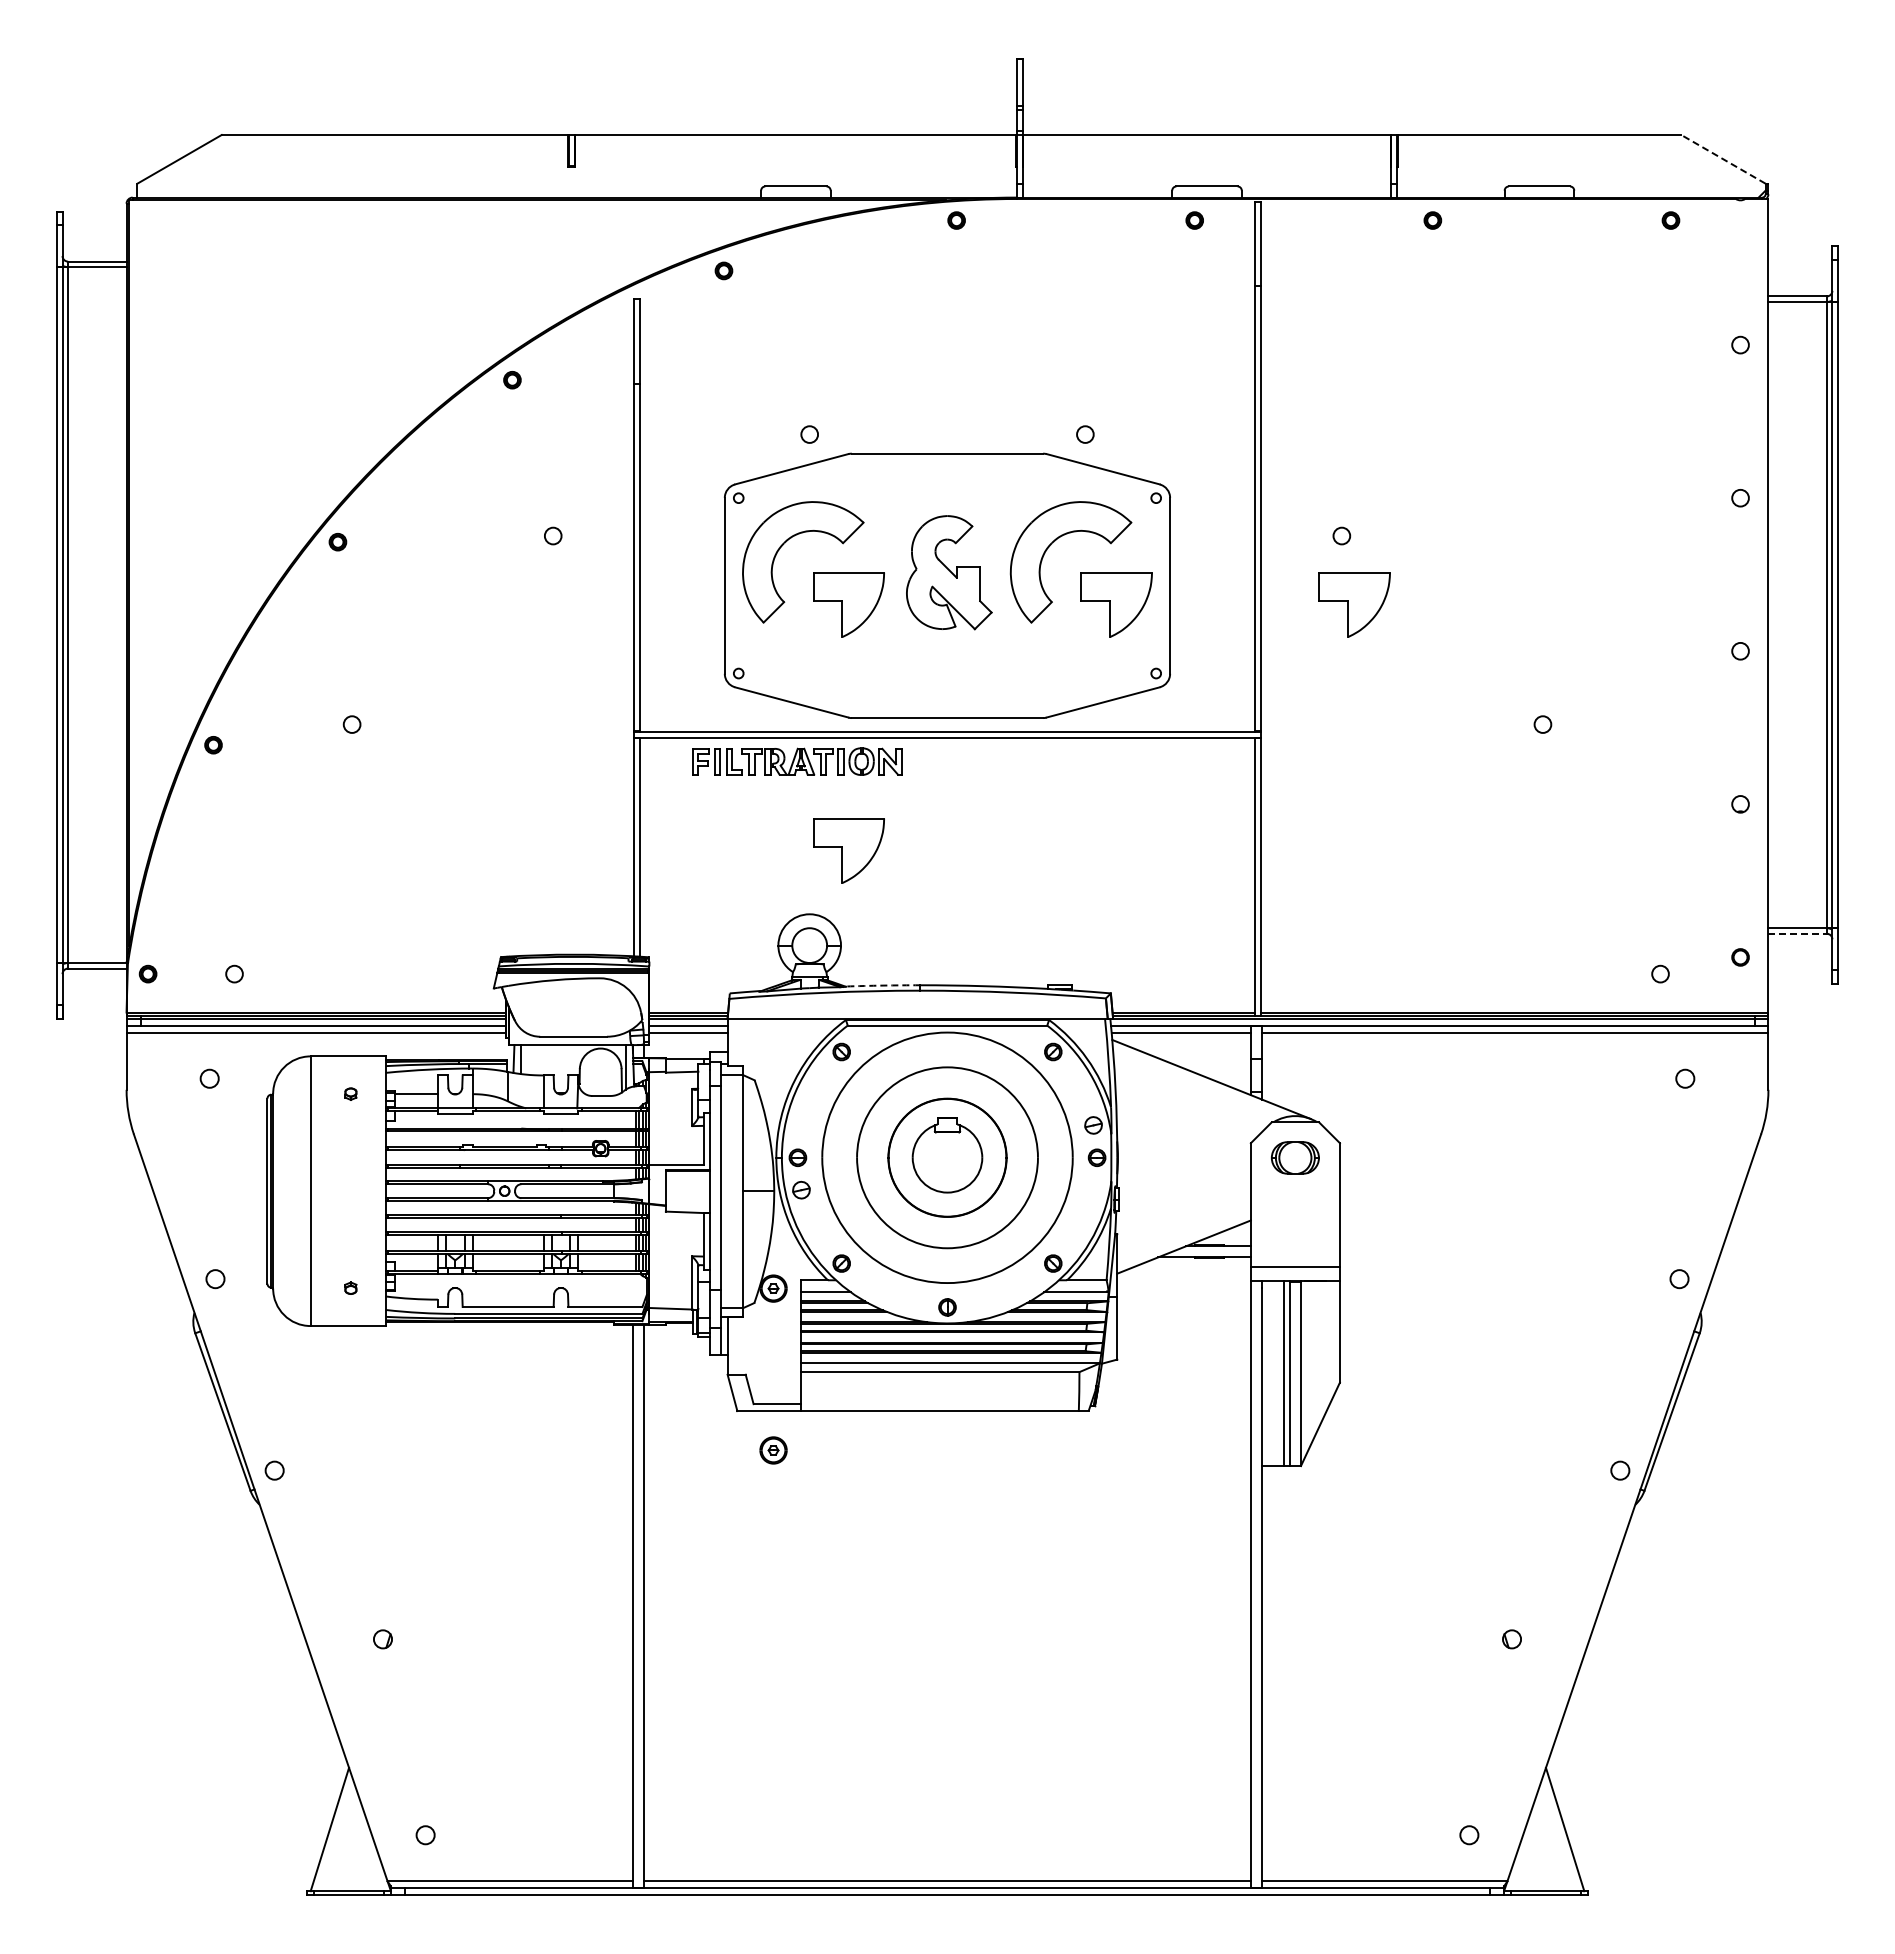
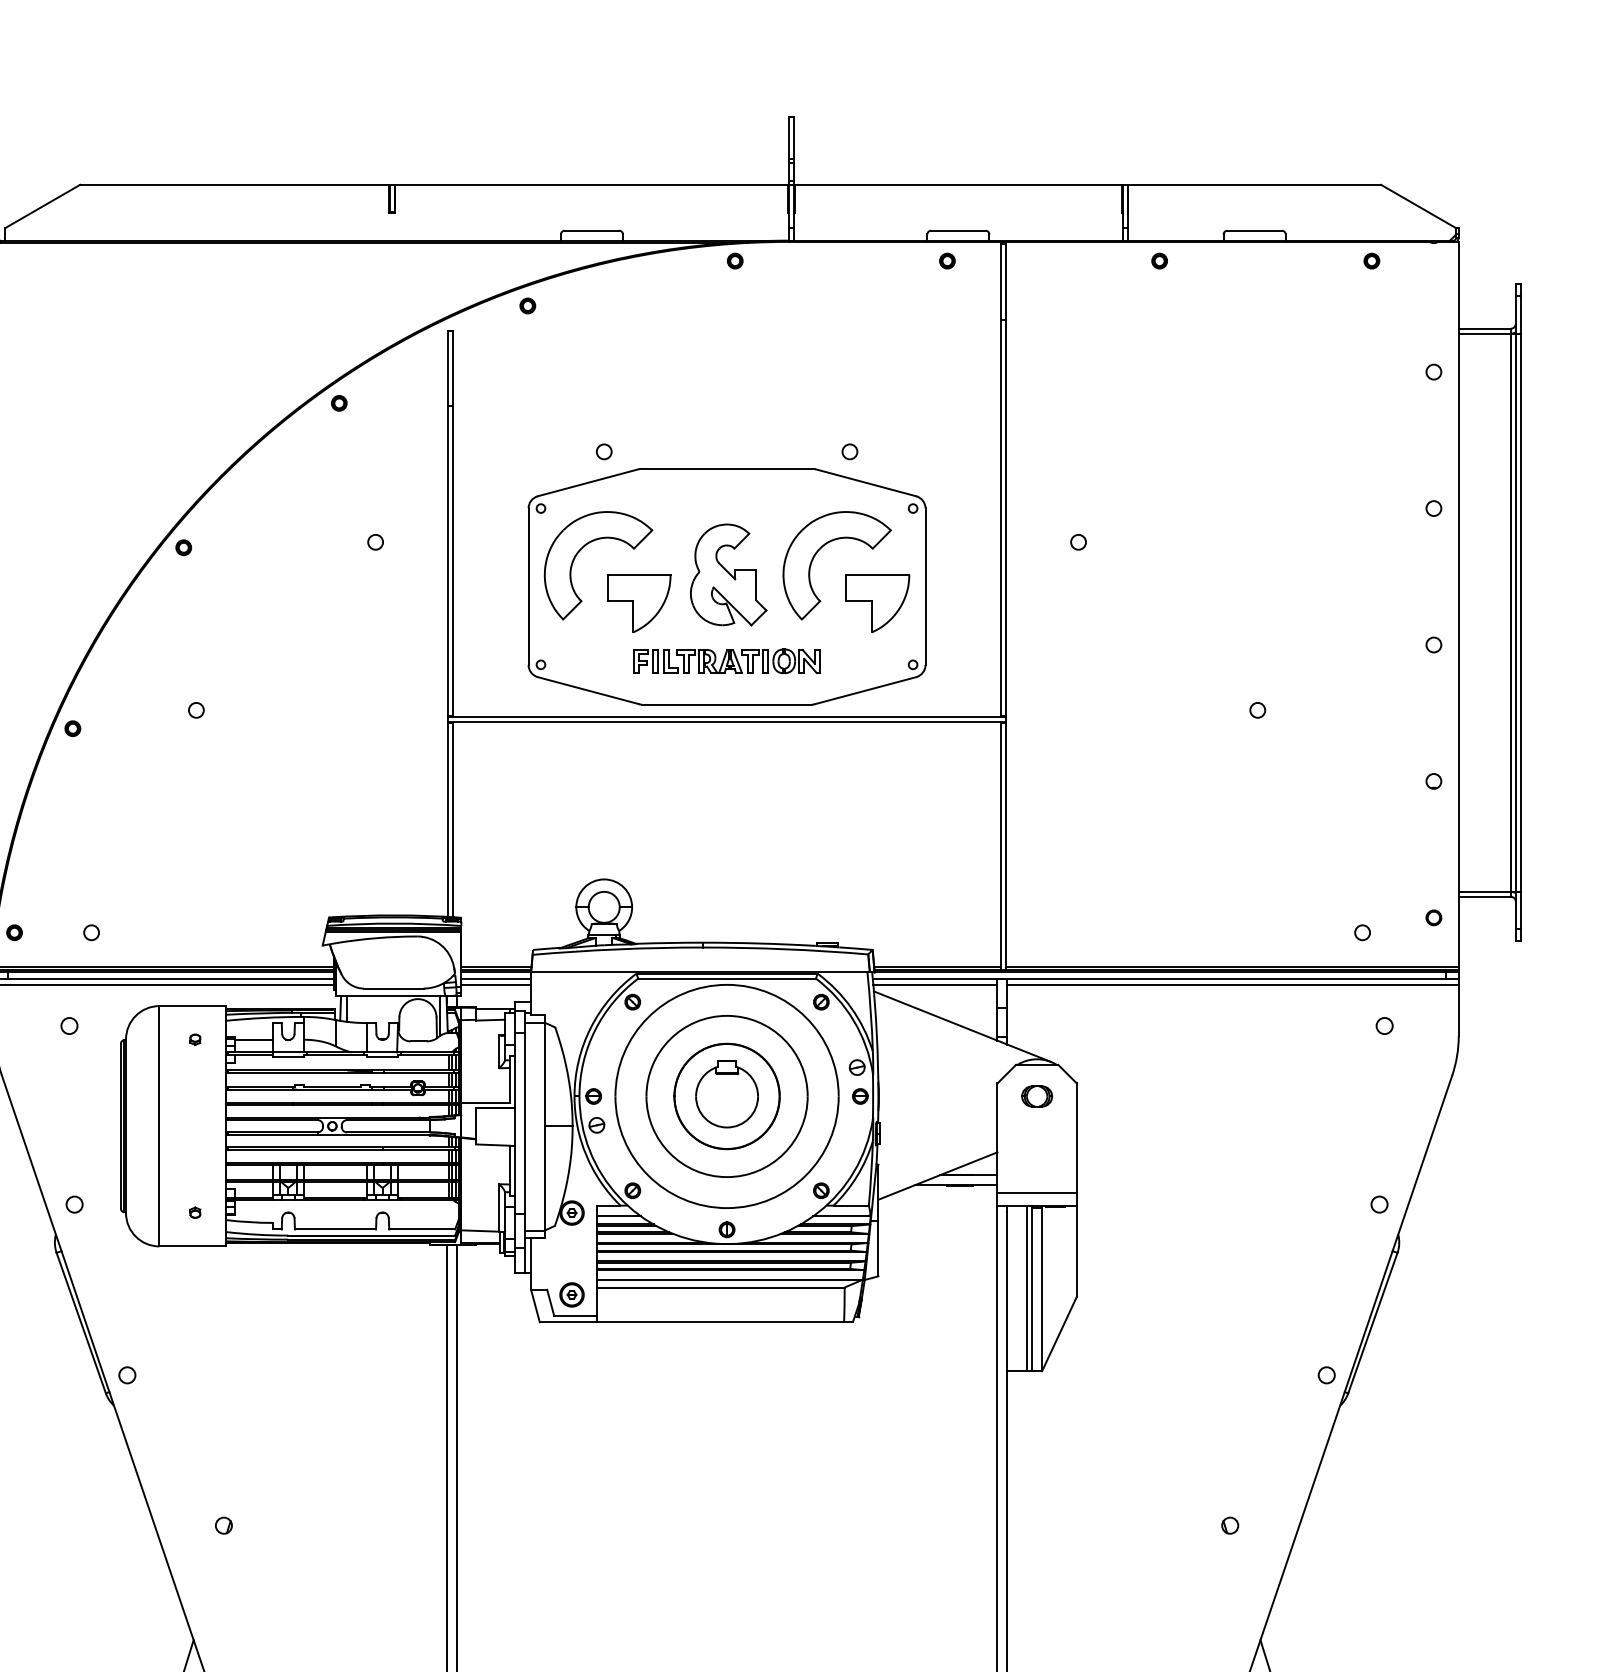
line: (1723, 159) -> (1418, 206), dashed -> solid
part: (1354, 604) -> (1089, 603), removed
part: (797, 761) -> (727, 661), moved
part: (848, 850) -> (638, 822), removed
line: (1798, 933) -> (1485, 896), dashed -> solid
arc: (883, 985) -> (670, 942), dashed -> solid
part: (1295, 1157) -> (1037, 1096), size x0.71
part: (773, 1450) -> (571, 1294), moved

